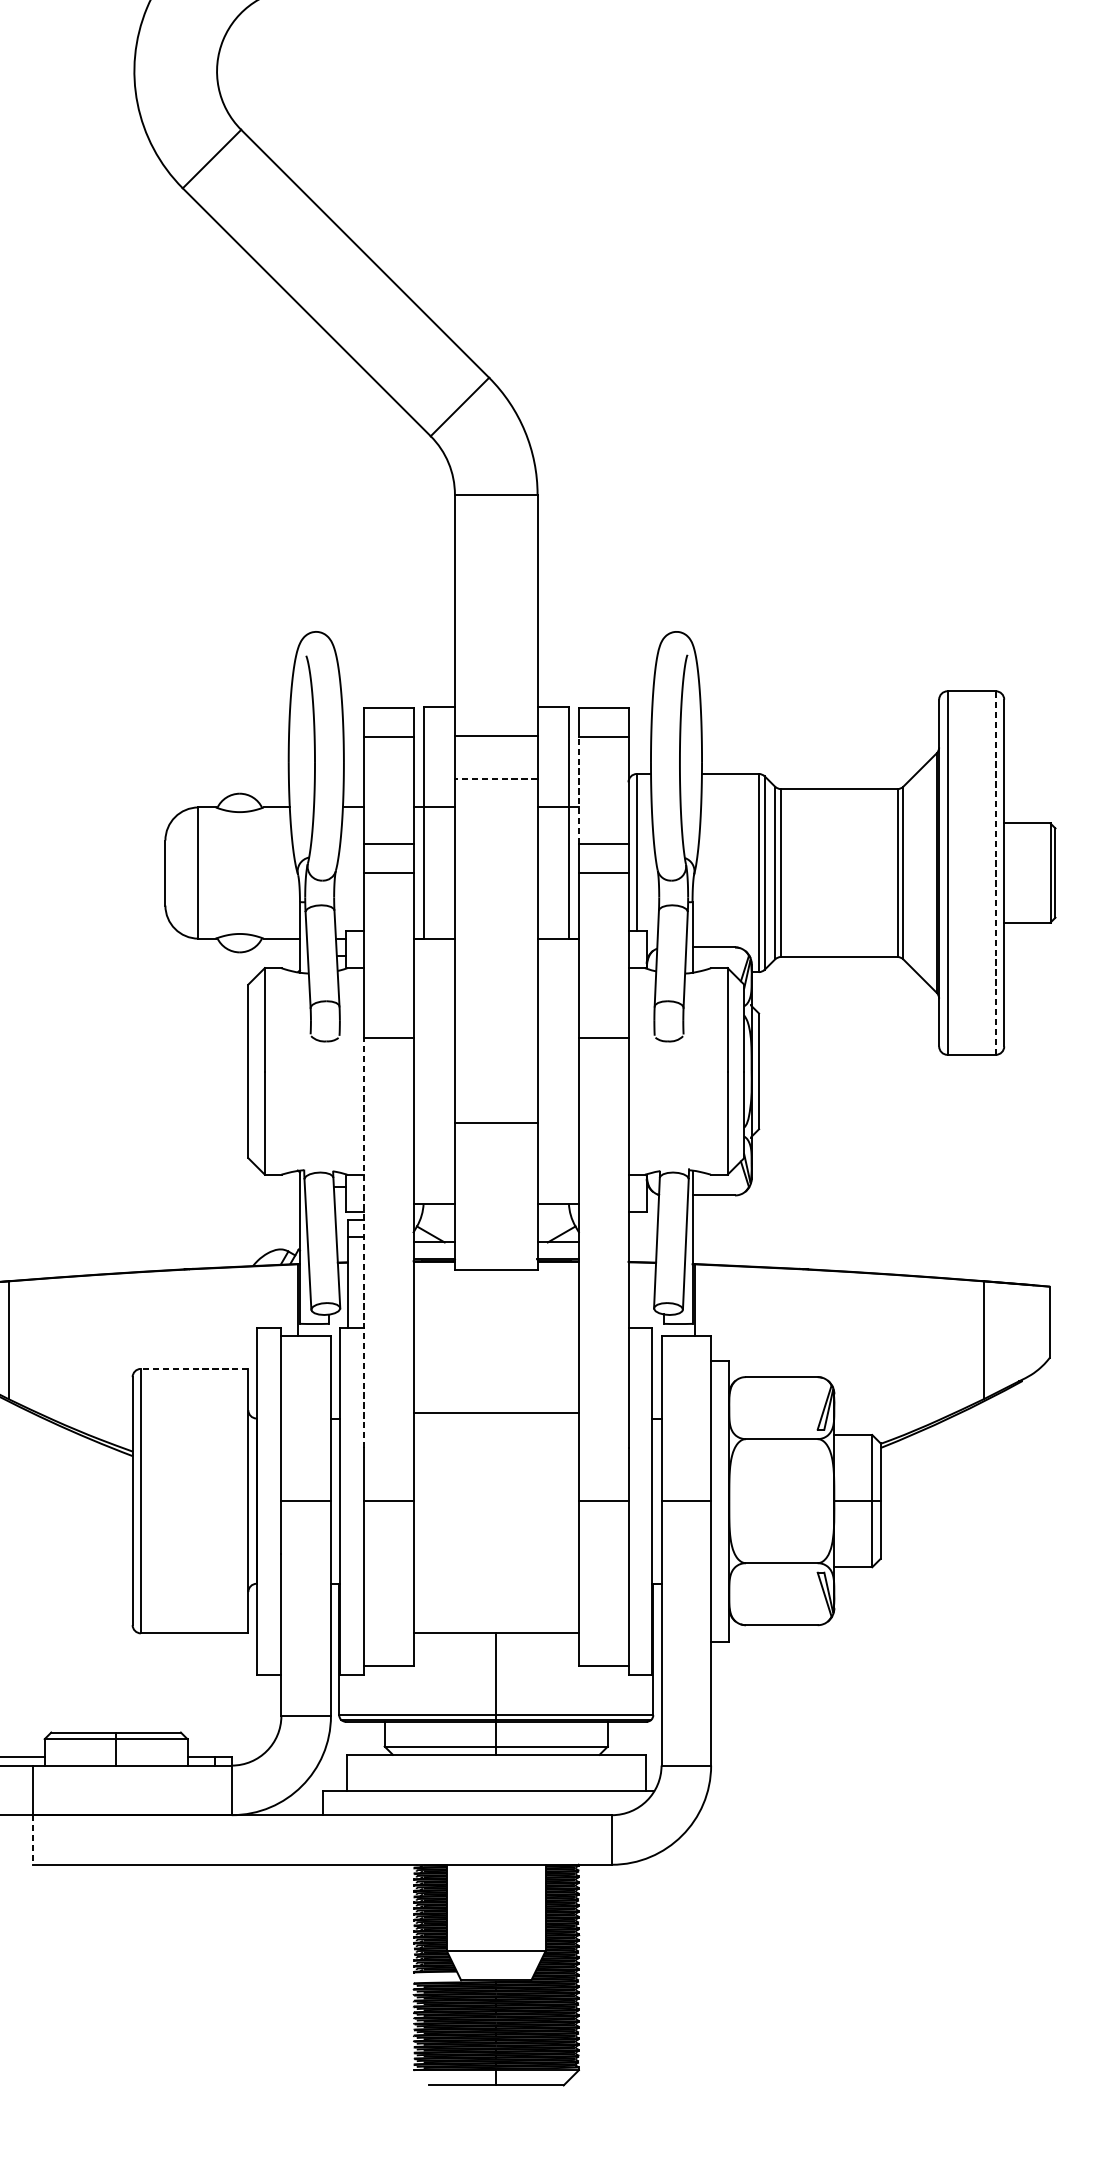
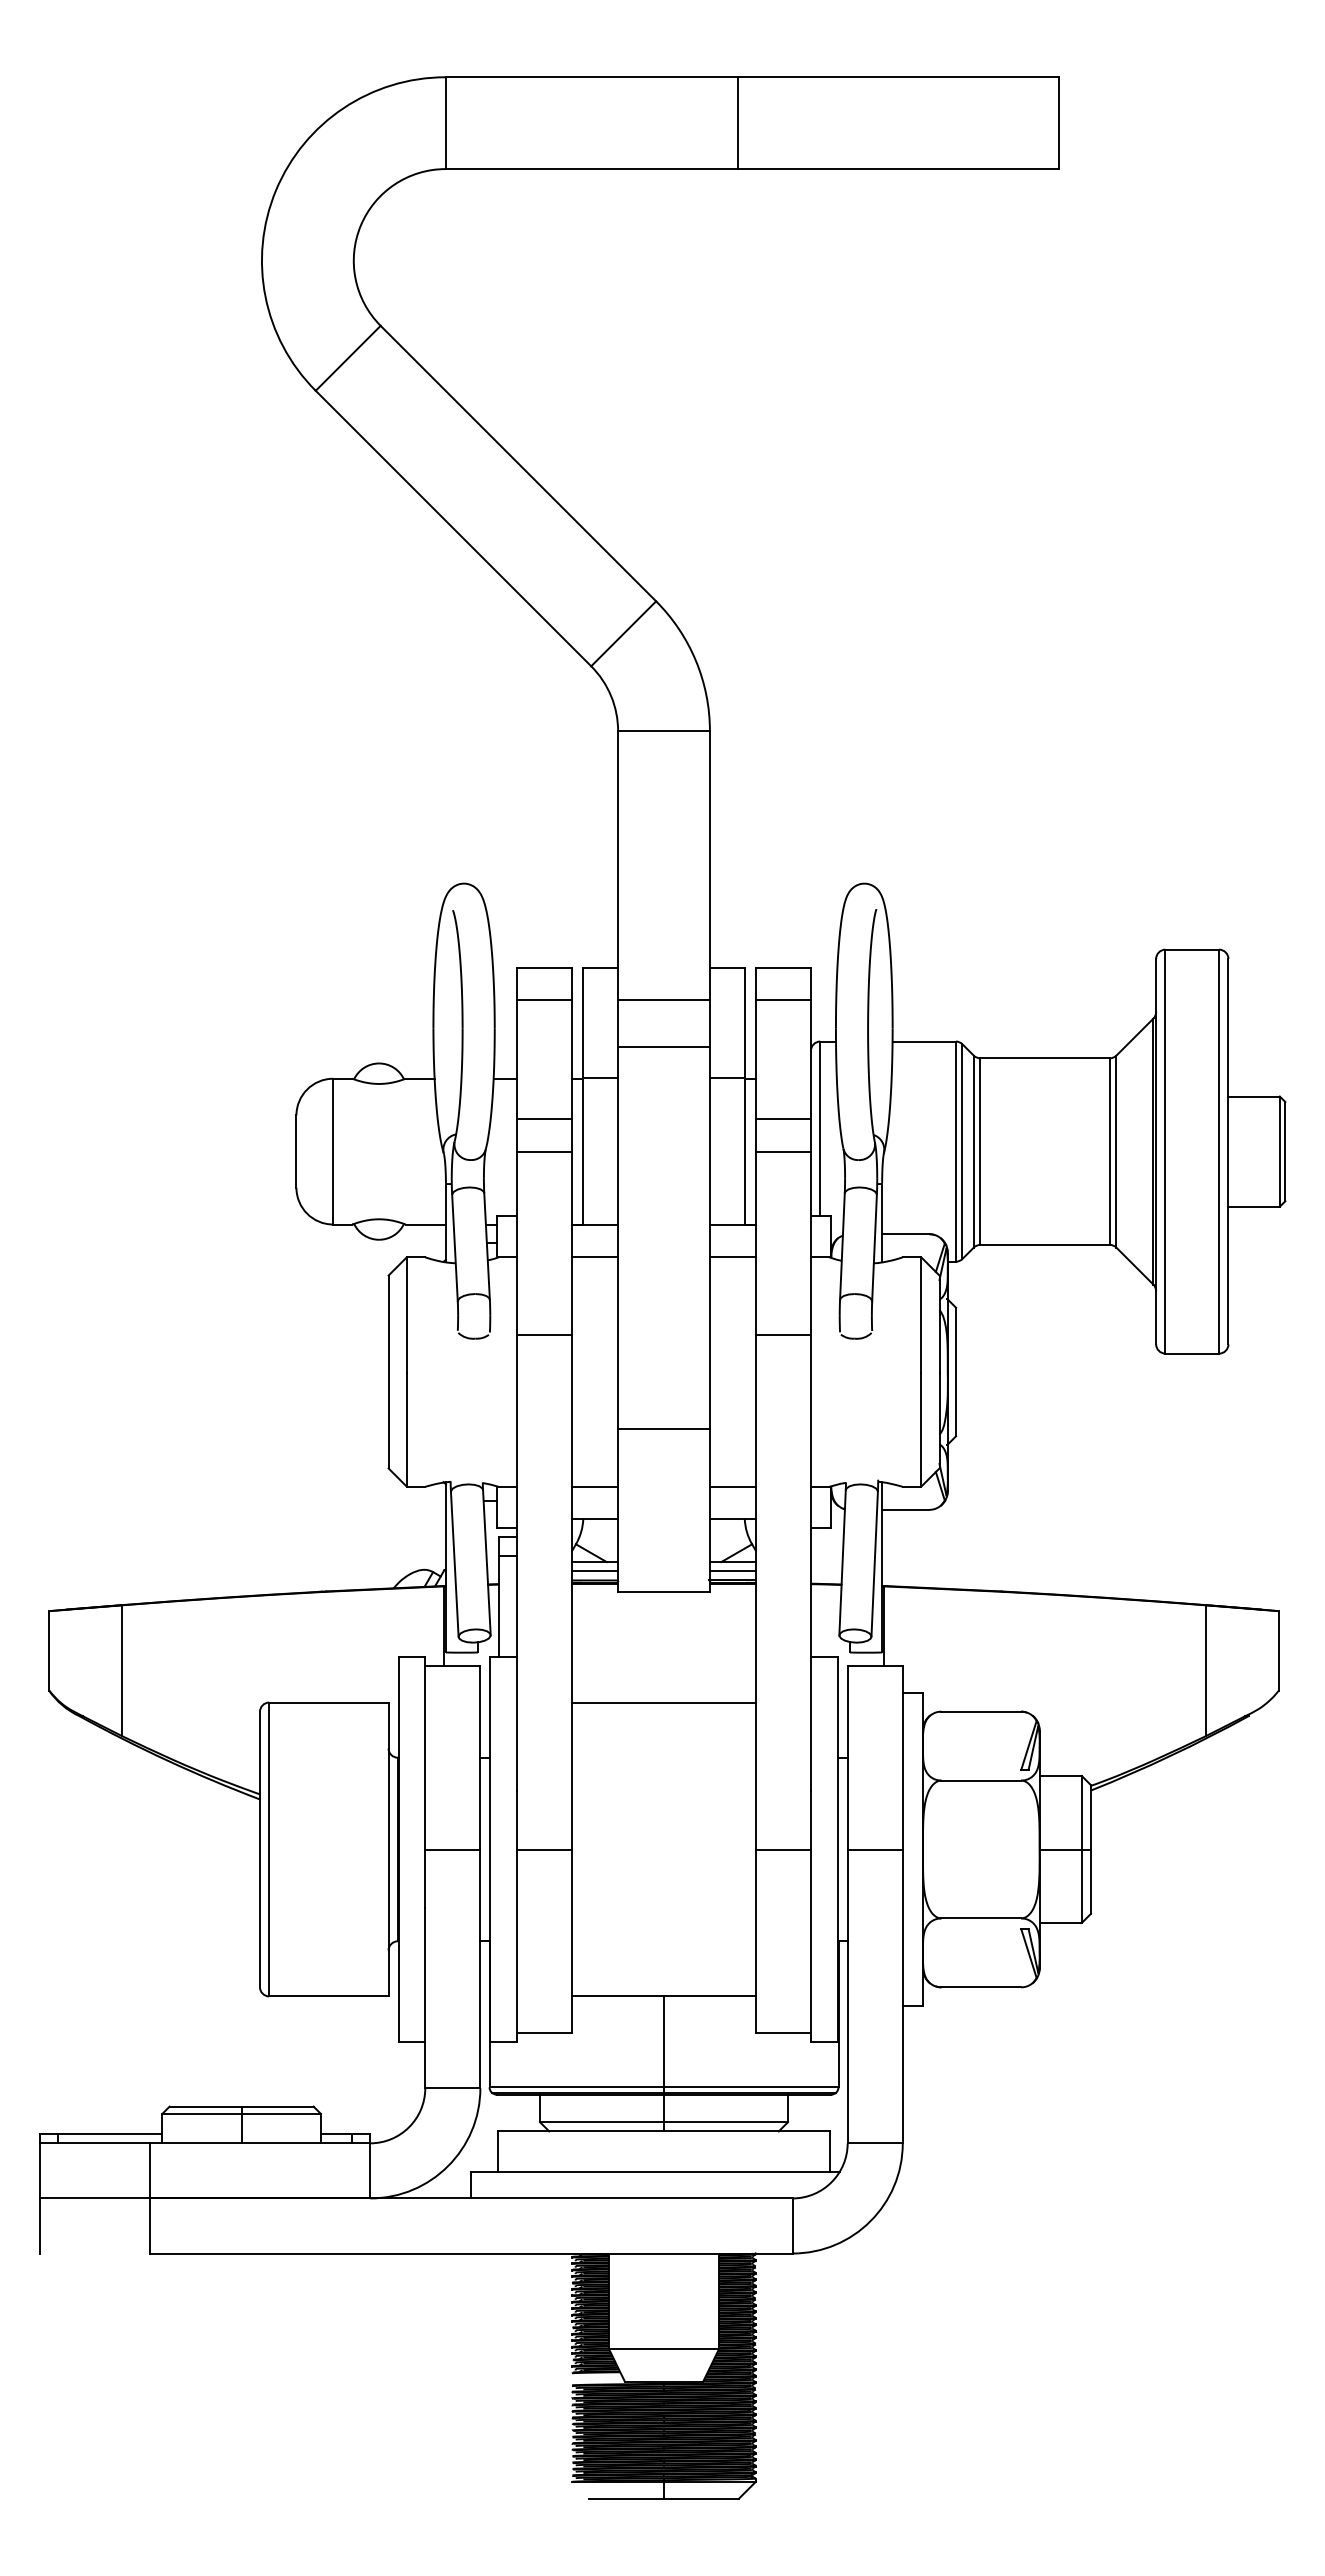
line: (496, 779) -> (664, 1047), dashed -> solid
line: (578, 790) -> (755, 1059), dashed -> solid
line: (996, 872) -> (1219, 1151), dashed -> solid
line: (434, 968) -> (595, 1257), added
line: (557, 968) -> (732, 1257), added
line: (434, 1174) -> (595, 1486), added
line: (557, 1174) -> (732, 1486), added
line: (364, 1242) -> (517, 1562), dashed -> solid
line: (434, 1250) -> (595, 1571), added
line: (557, 1250) -> (732, 1571), added
line: (194, 1368) -> (328, 1702), dashed -> solid
line: (495, 1412) -> (663, 1702), moved
line: (33, 1839) -> (149, 2225), dashed -> solid

